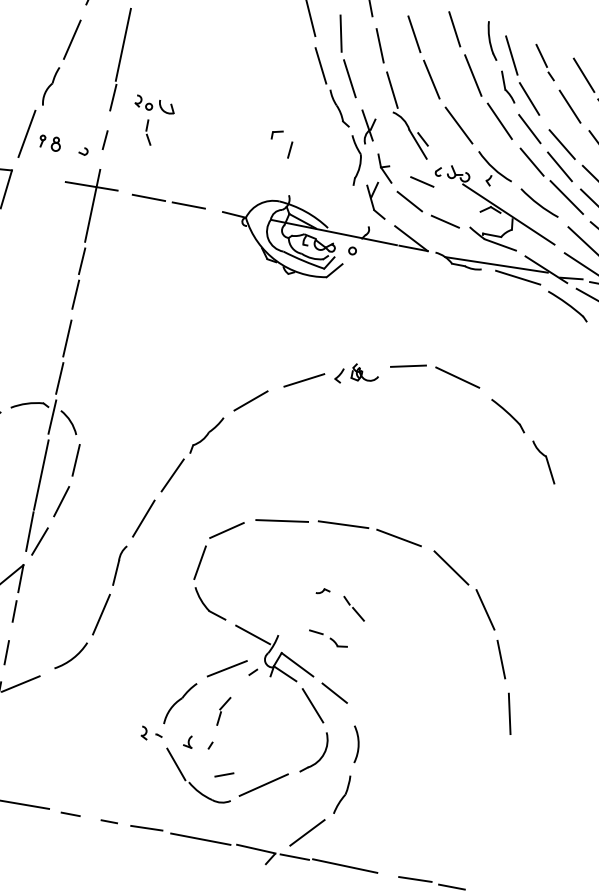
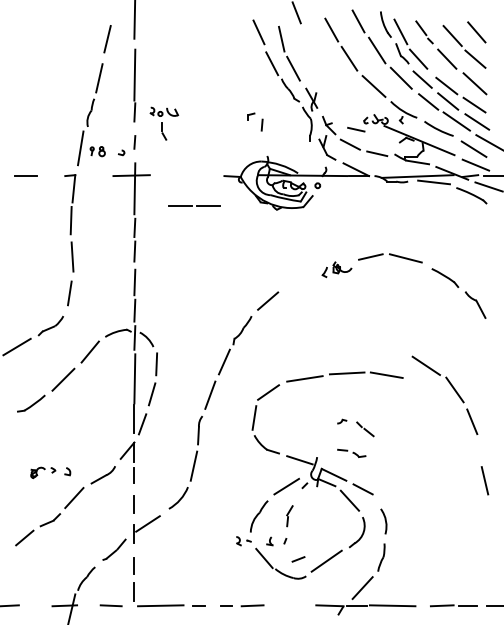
part: (401, 94) -> (330, 72), removed
line: (166, 200) -> (192, 205), moved
line: (303, 380) -> (301, 280), removed
part: (482, 607) -> (452, 388), moved
line: (200, 839) -> (290, 606), removed

